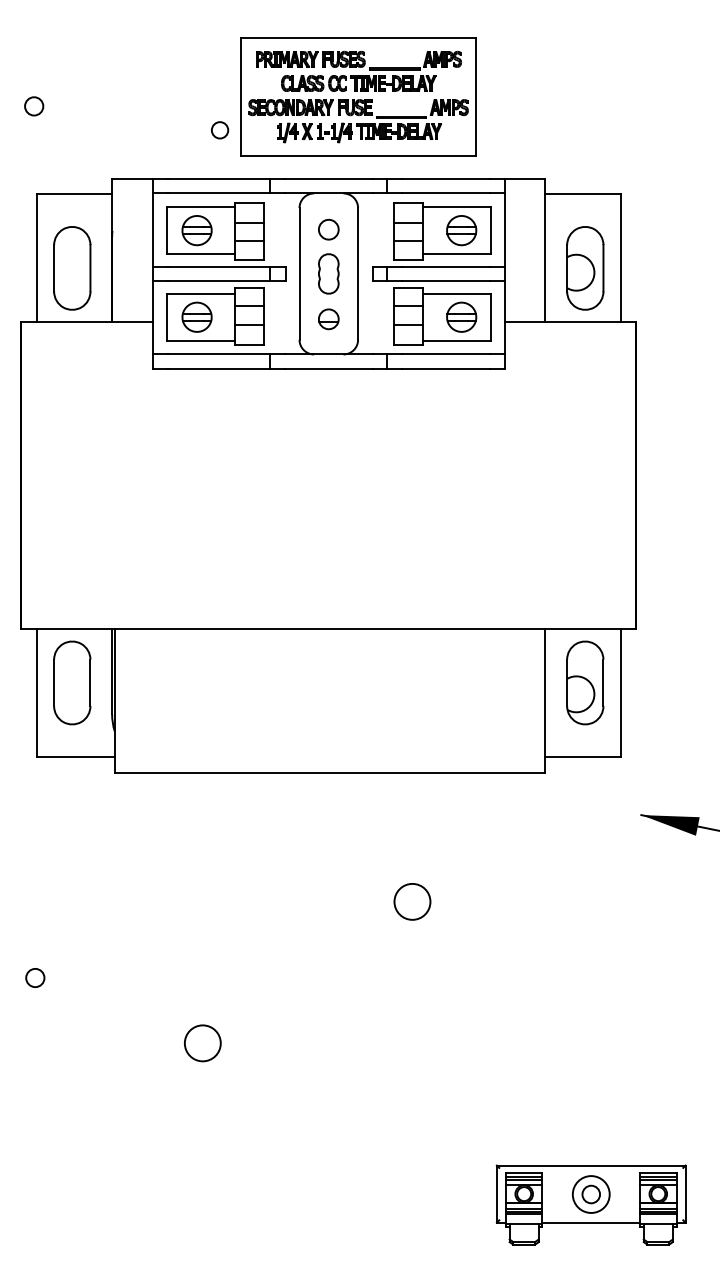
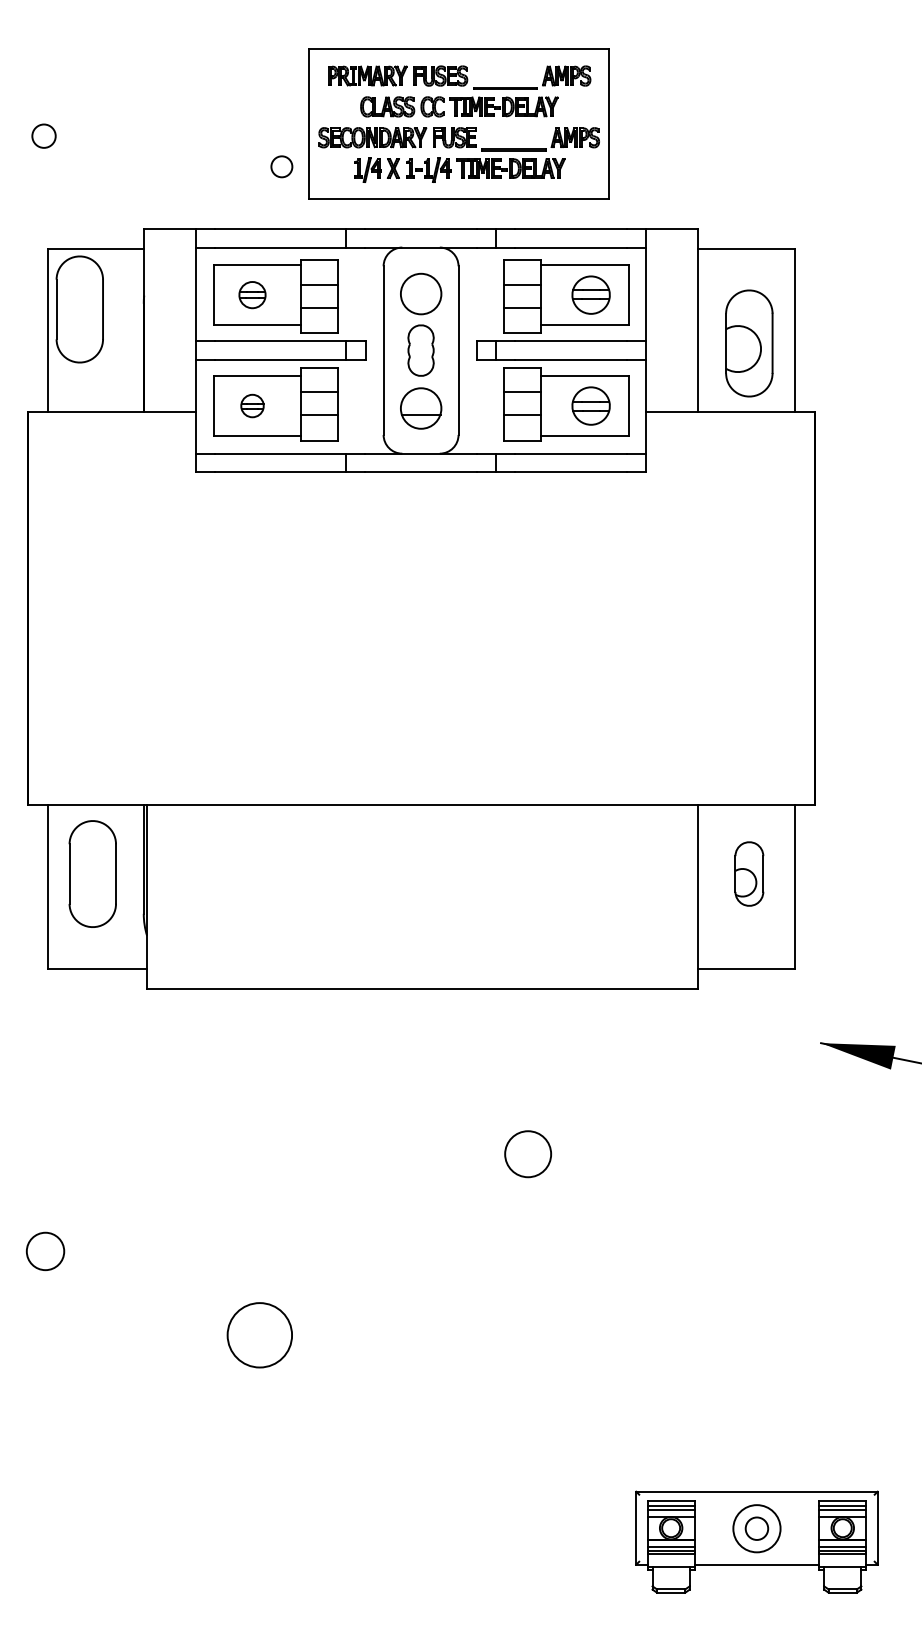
circle: (328, 229) -> (420, 293), size x1.6
part: (197, 230) -> (252, 294), size x0.7
part: (72, 268) -> (79, 309), moved
part: (197, 316) -> (252, 405), size x0.6
part: (328, 319) -> (420, 408), size x1.6
part: (585, 682) -> (749, 873), size x0.6
circle: (35, 977) -> (45, 1251), size x1.6
circle: (202, 1043) -> (259, 1335), size x1.4

